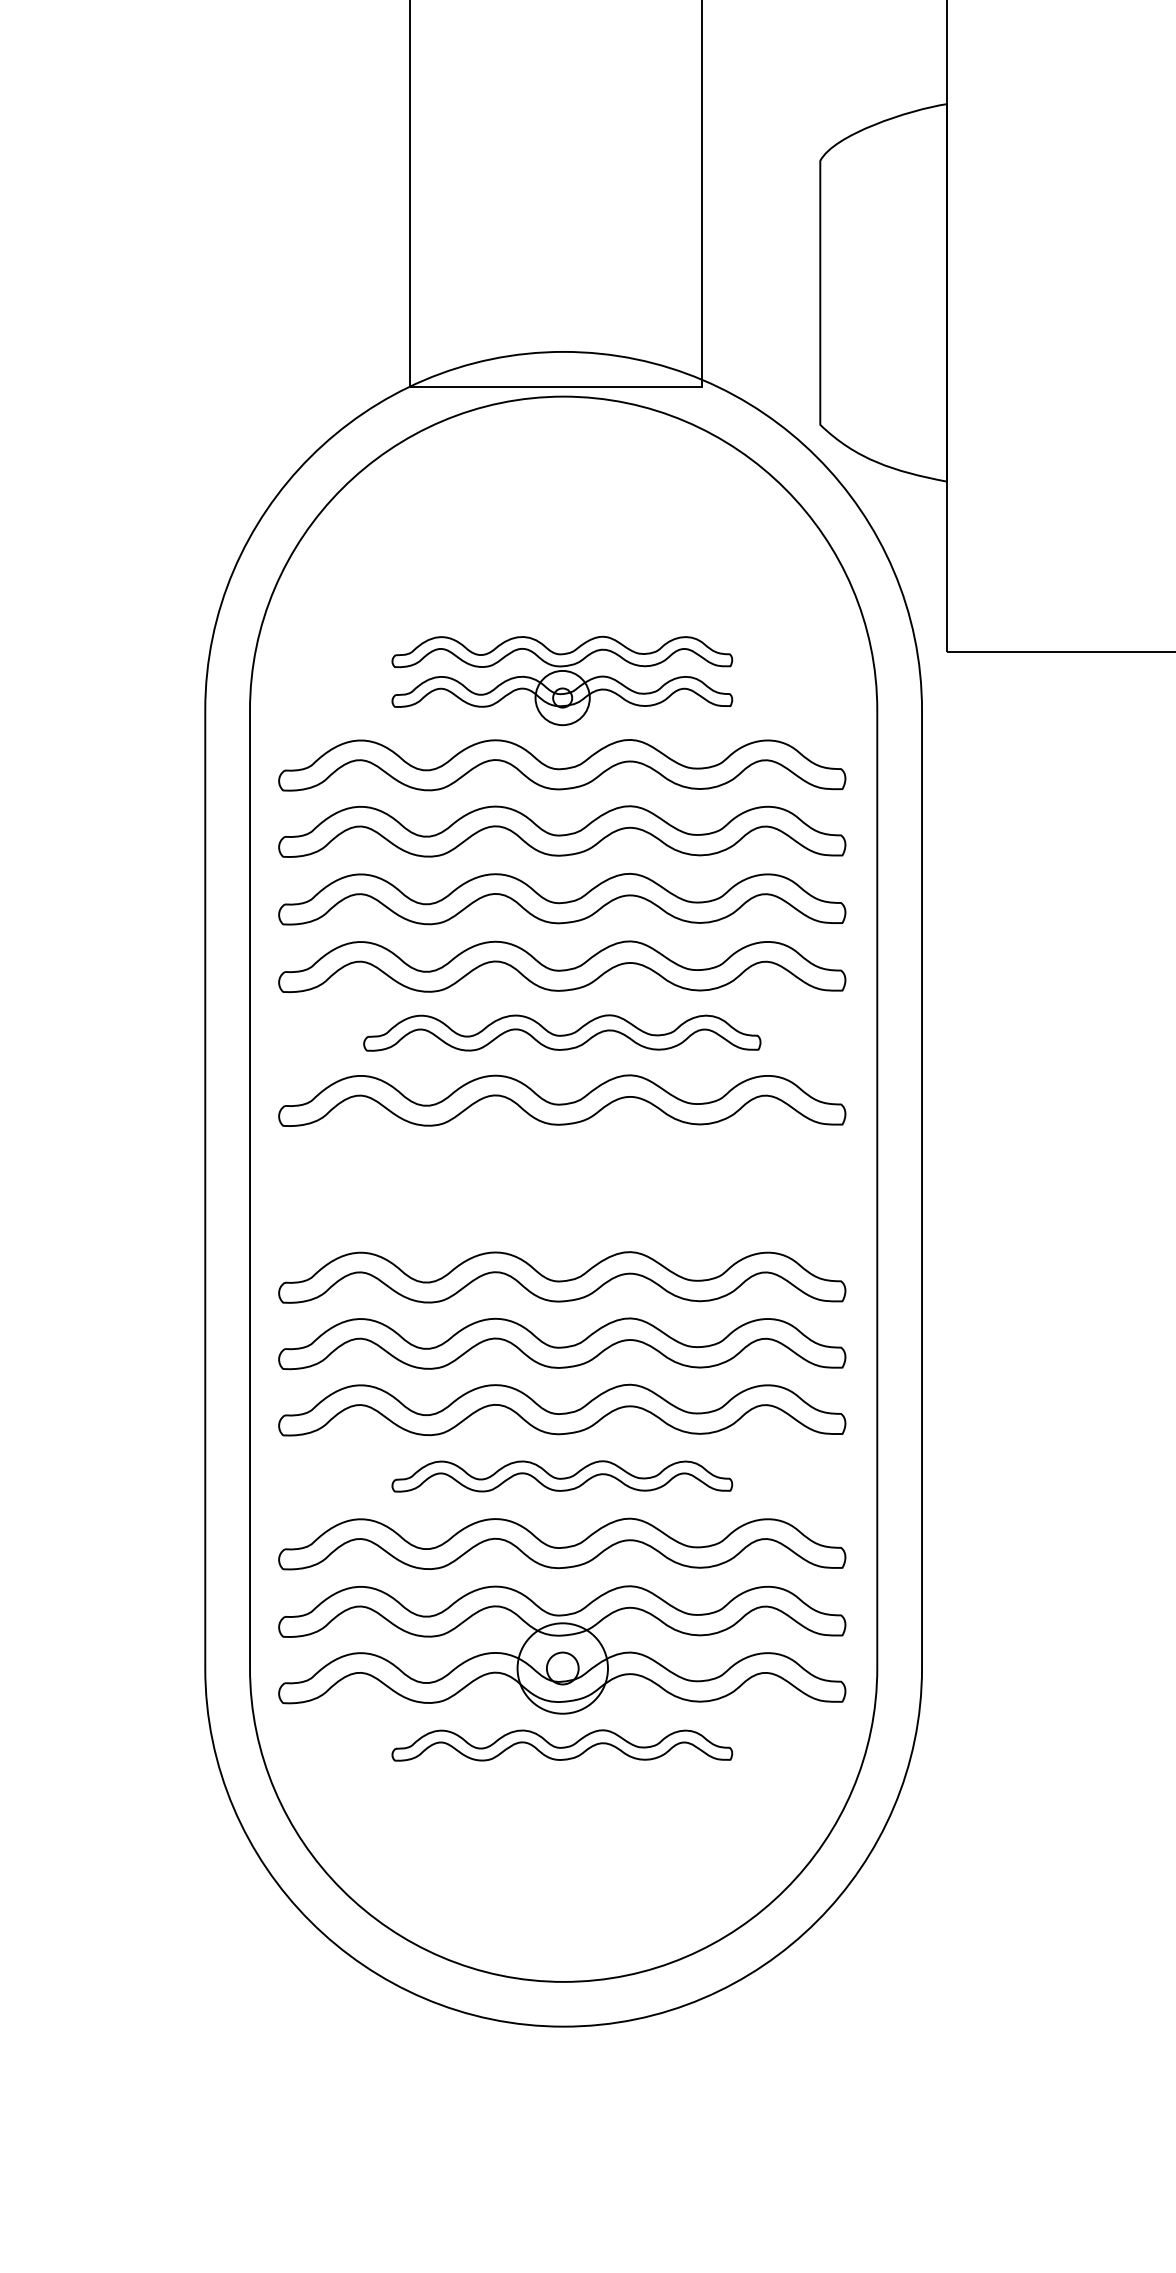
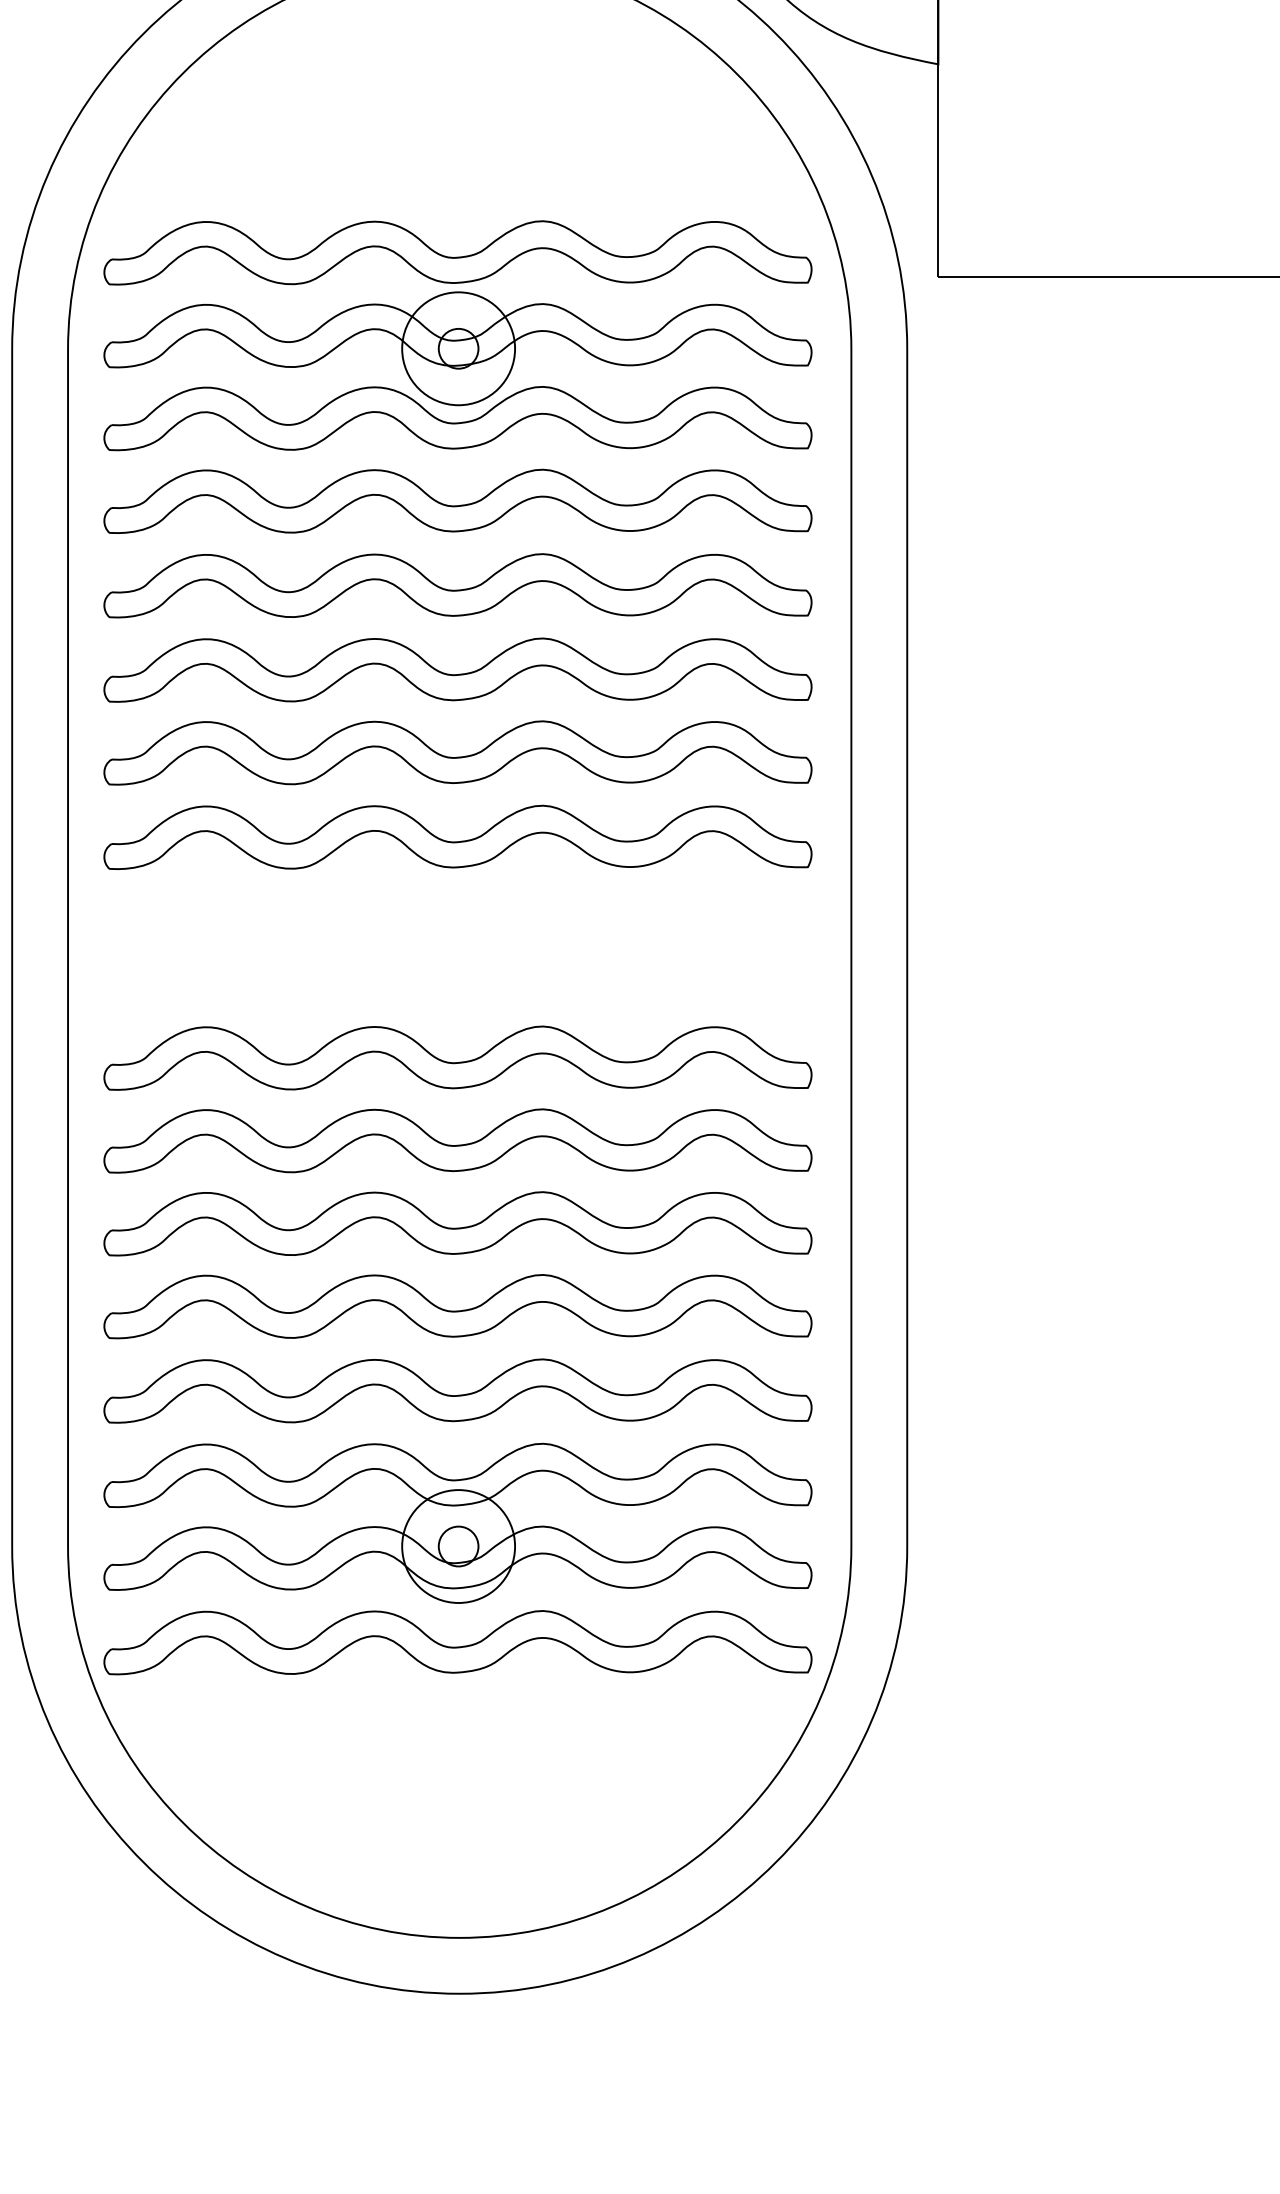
part: (562, 680) -> (458, 312), size x1.67
part: (562, 1032) -> (458, 752), size x1.43
part: (562, 1476) -> (458, 1306), size x1.67
part: (562, 1745) -> (458, 1642), size x1.67

